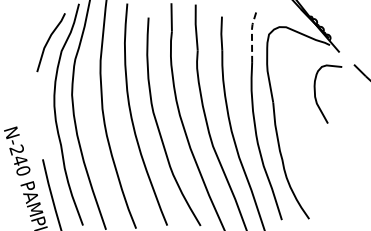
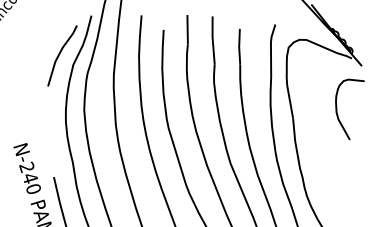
line: (251, 35) -> (270, 48), dashed -> solid

